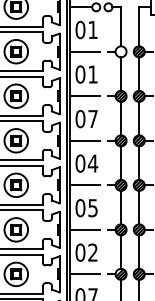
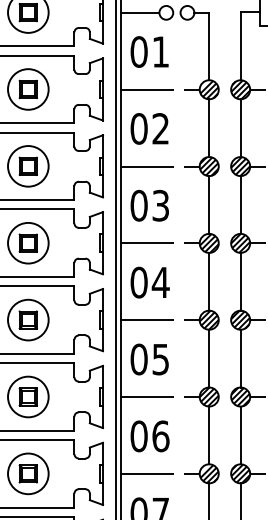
hatch: (121, 51) -> (209, 89), added
text: (92, 74) -> (159, 128), 01 -> 02
text: (92, 118) -> (159, 204), 07 -> 03
text: (93, 252) -> (161, 436), 02 -> 06

